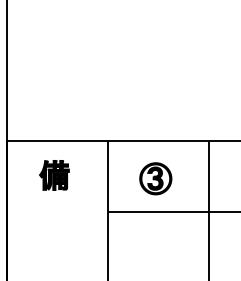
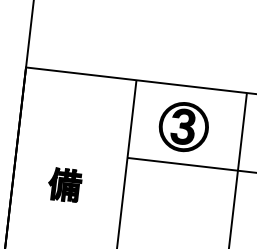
part: (54, 175) -> (65, 185), moved
part: (155, 178) -> (183, 126), size x1.4

